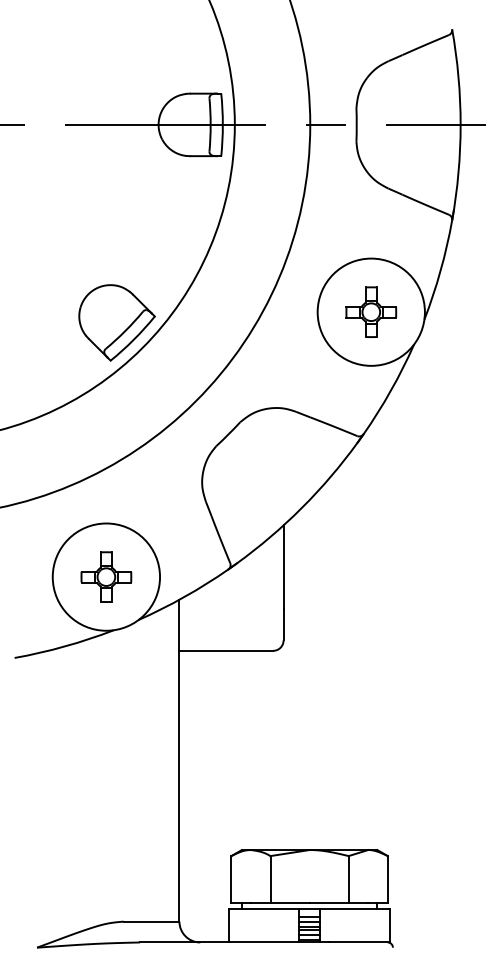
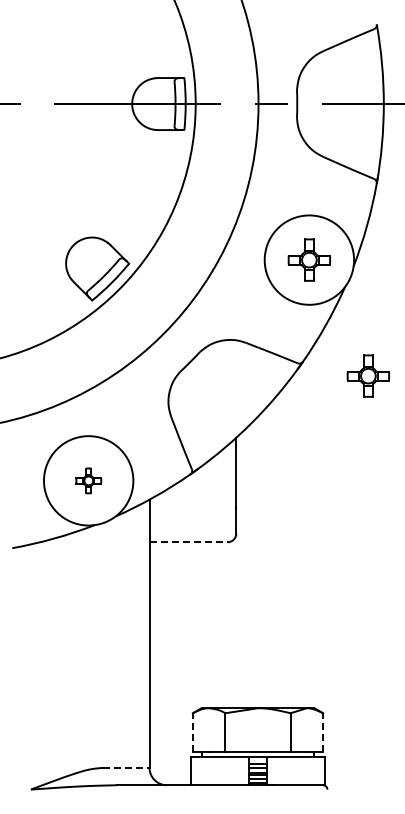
part: (441, 450) -> (367, 375), added
part: (106, 576) -> (88, 480), size x0.6
line: (227, 651) -> (189, 542), solid -> dashed
line: (230, 879) -> (192, 732), solid -> dashed
line: (388, 879) -> (323, 732), solid -> dashed
line: (151, 921) -> (126, 767), solid -> dashed

